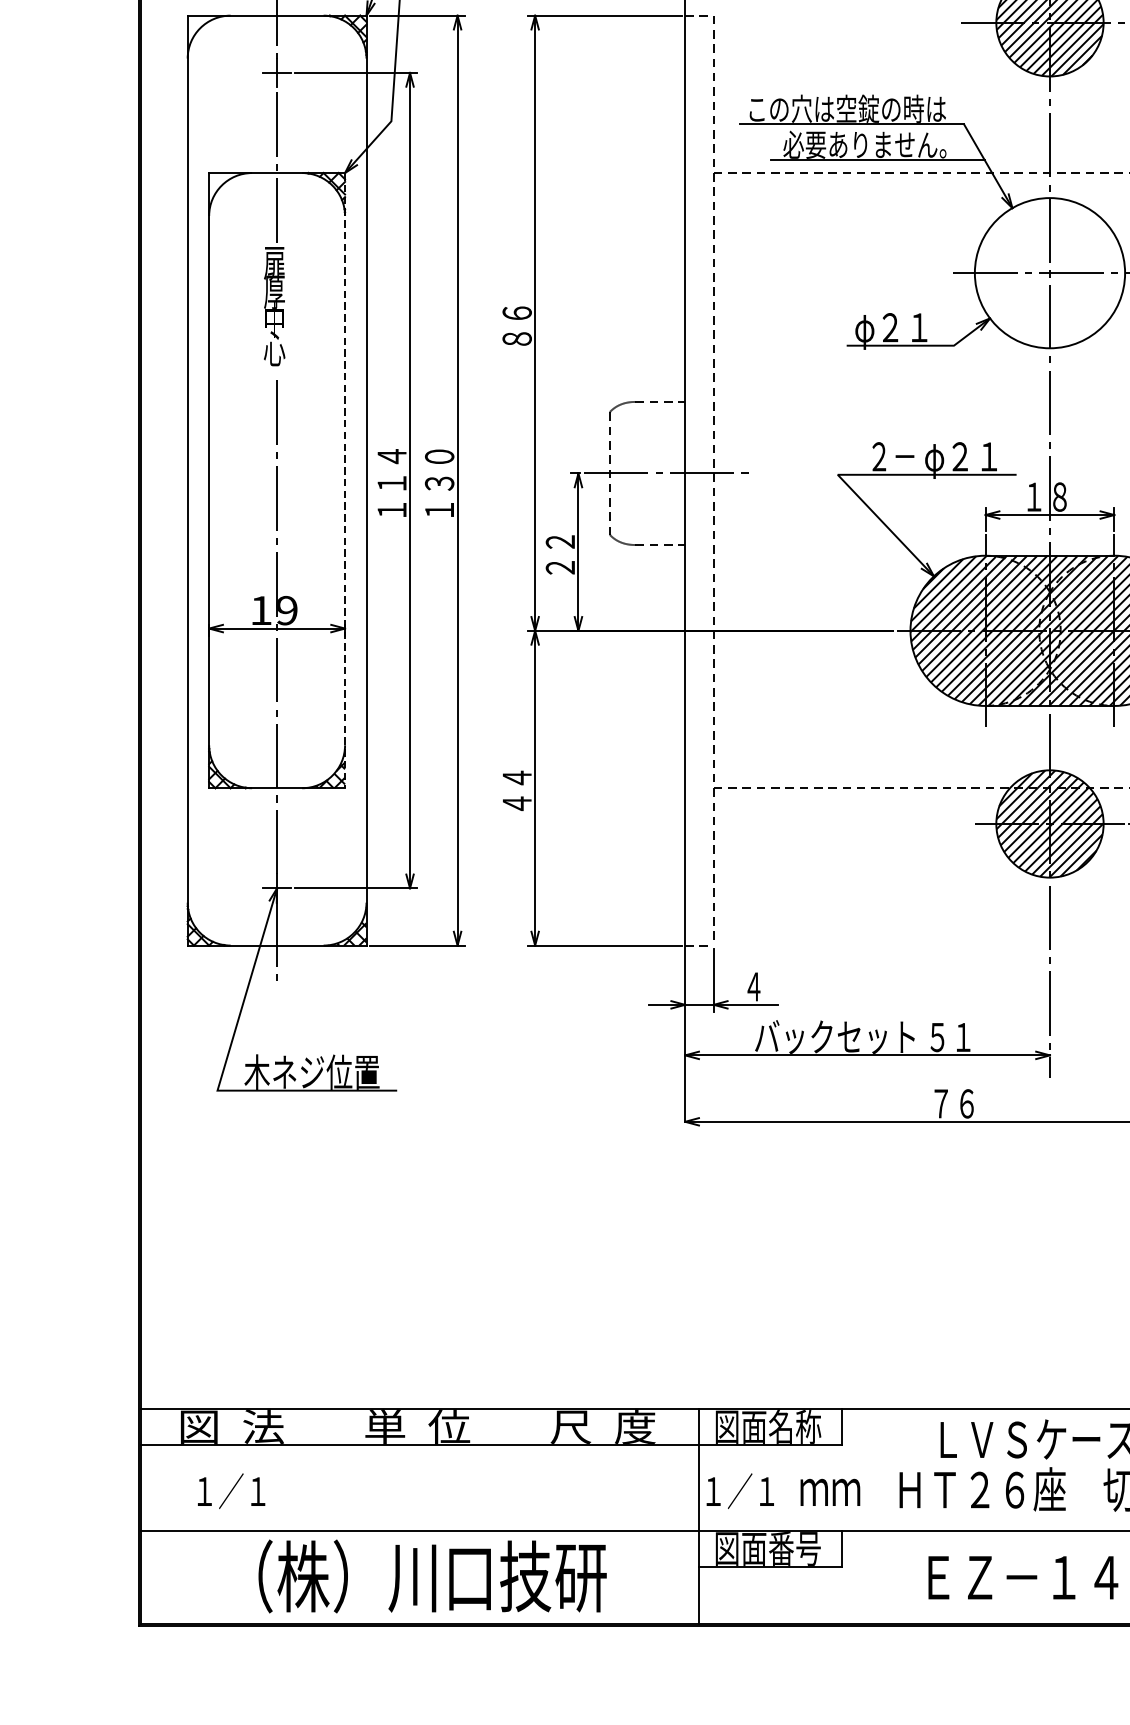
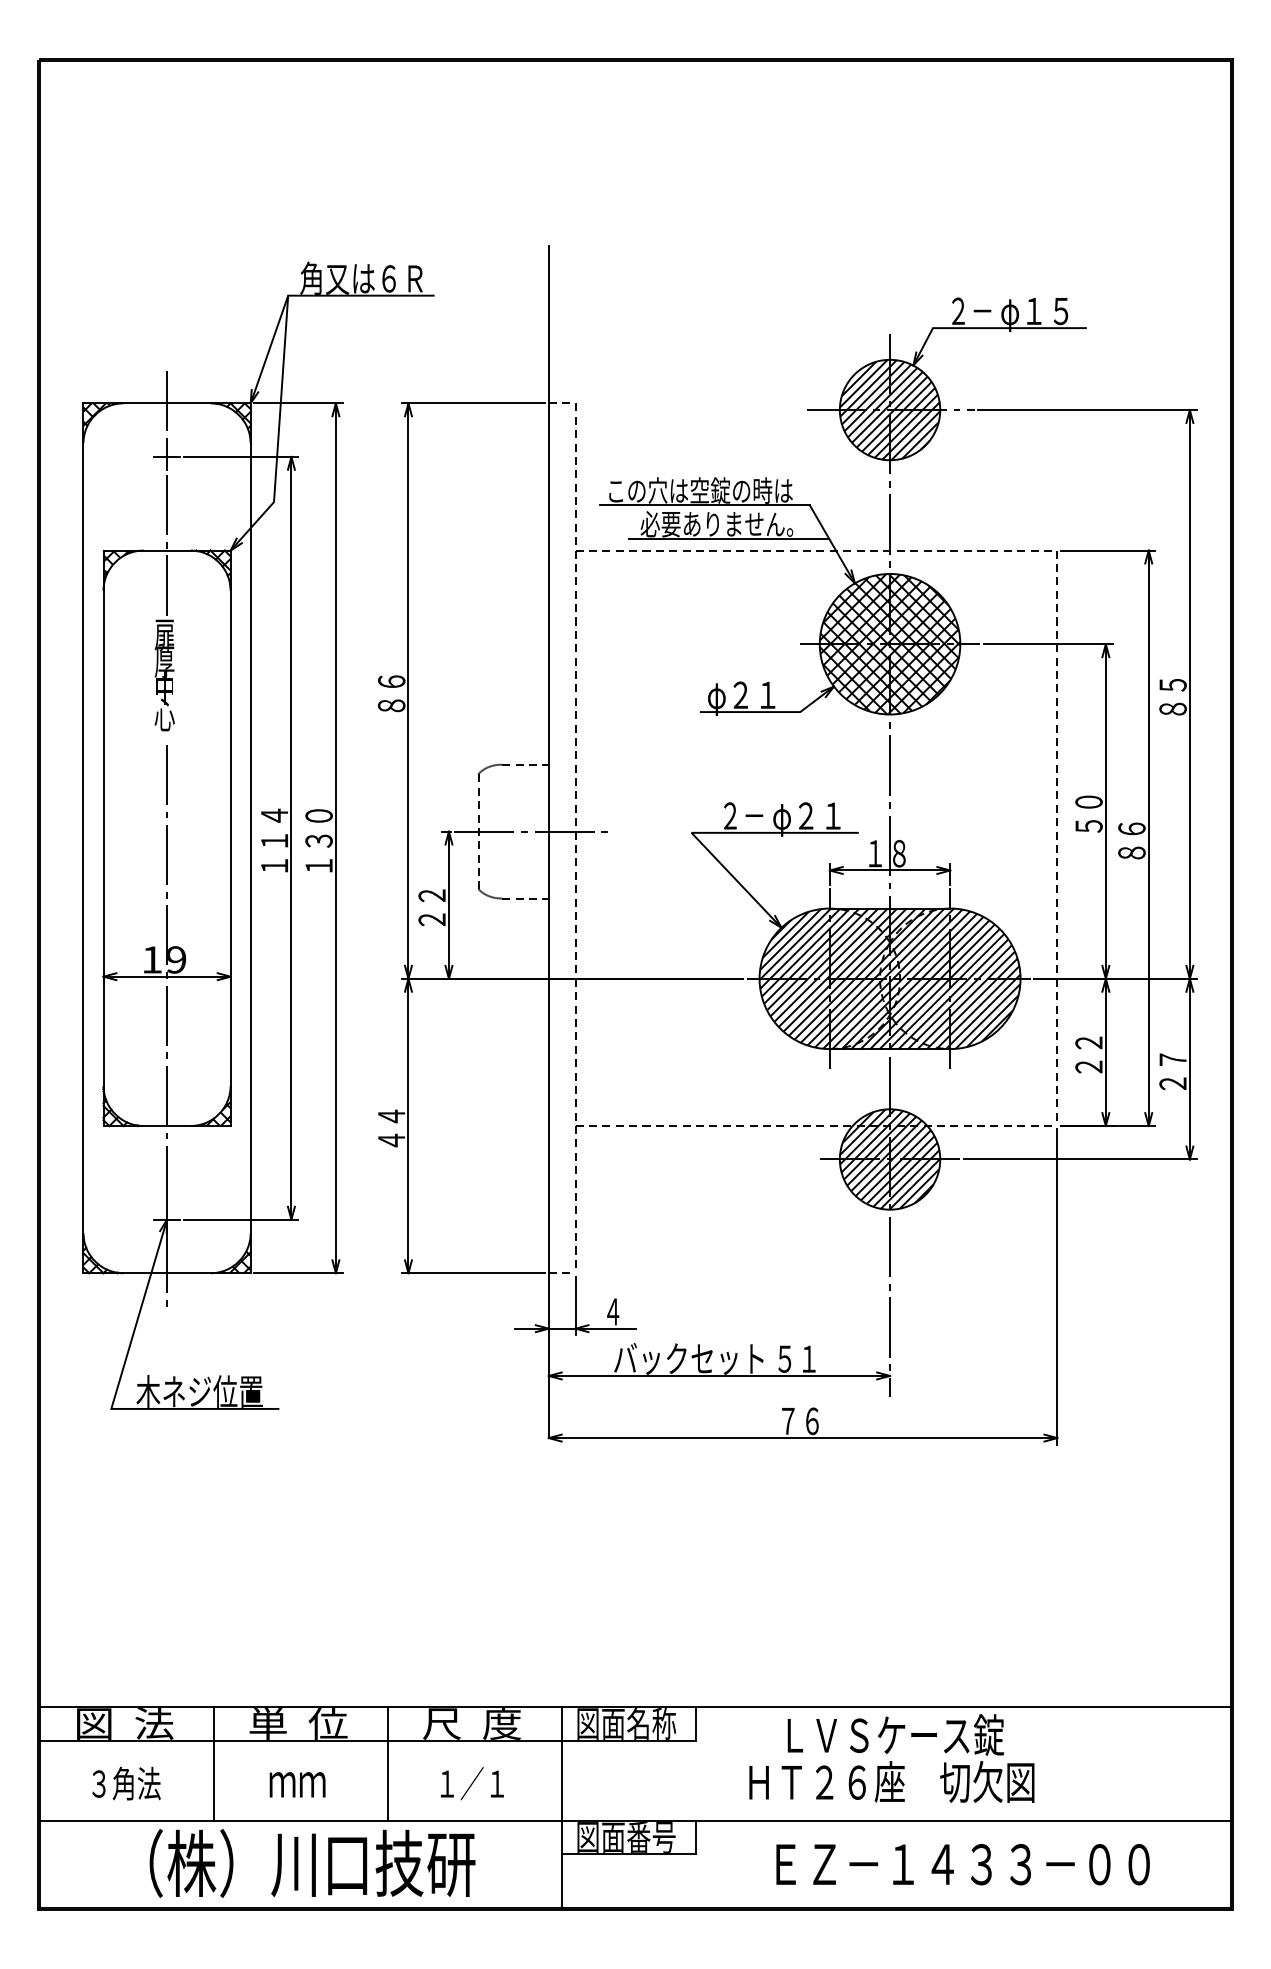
hatch: (208, 35) -> (102, 421), added
hatch: (230, 194) -> (123, 570), added
hatch: (1049, 273) -> (889, 644), added
line: (344, 480) -> (230, 838), dashed -> solid
line: (326, 1469) -> (213, 1763), added
line: (512, 1469) -> (387, 1763), added
text: (233, 1491) -> (126, 1783), １／１ -> ３角法
text: (740, 1491) -> (472, 1783), moved
text: (830, 1492) -> (297, 1784), moved

